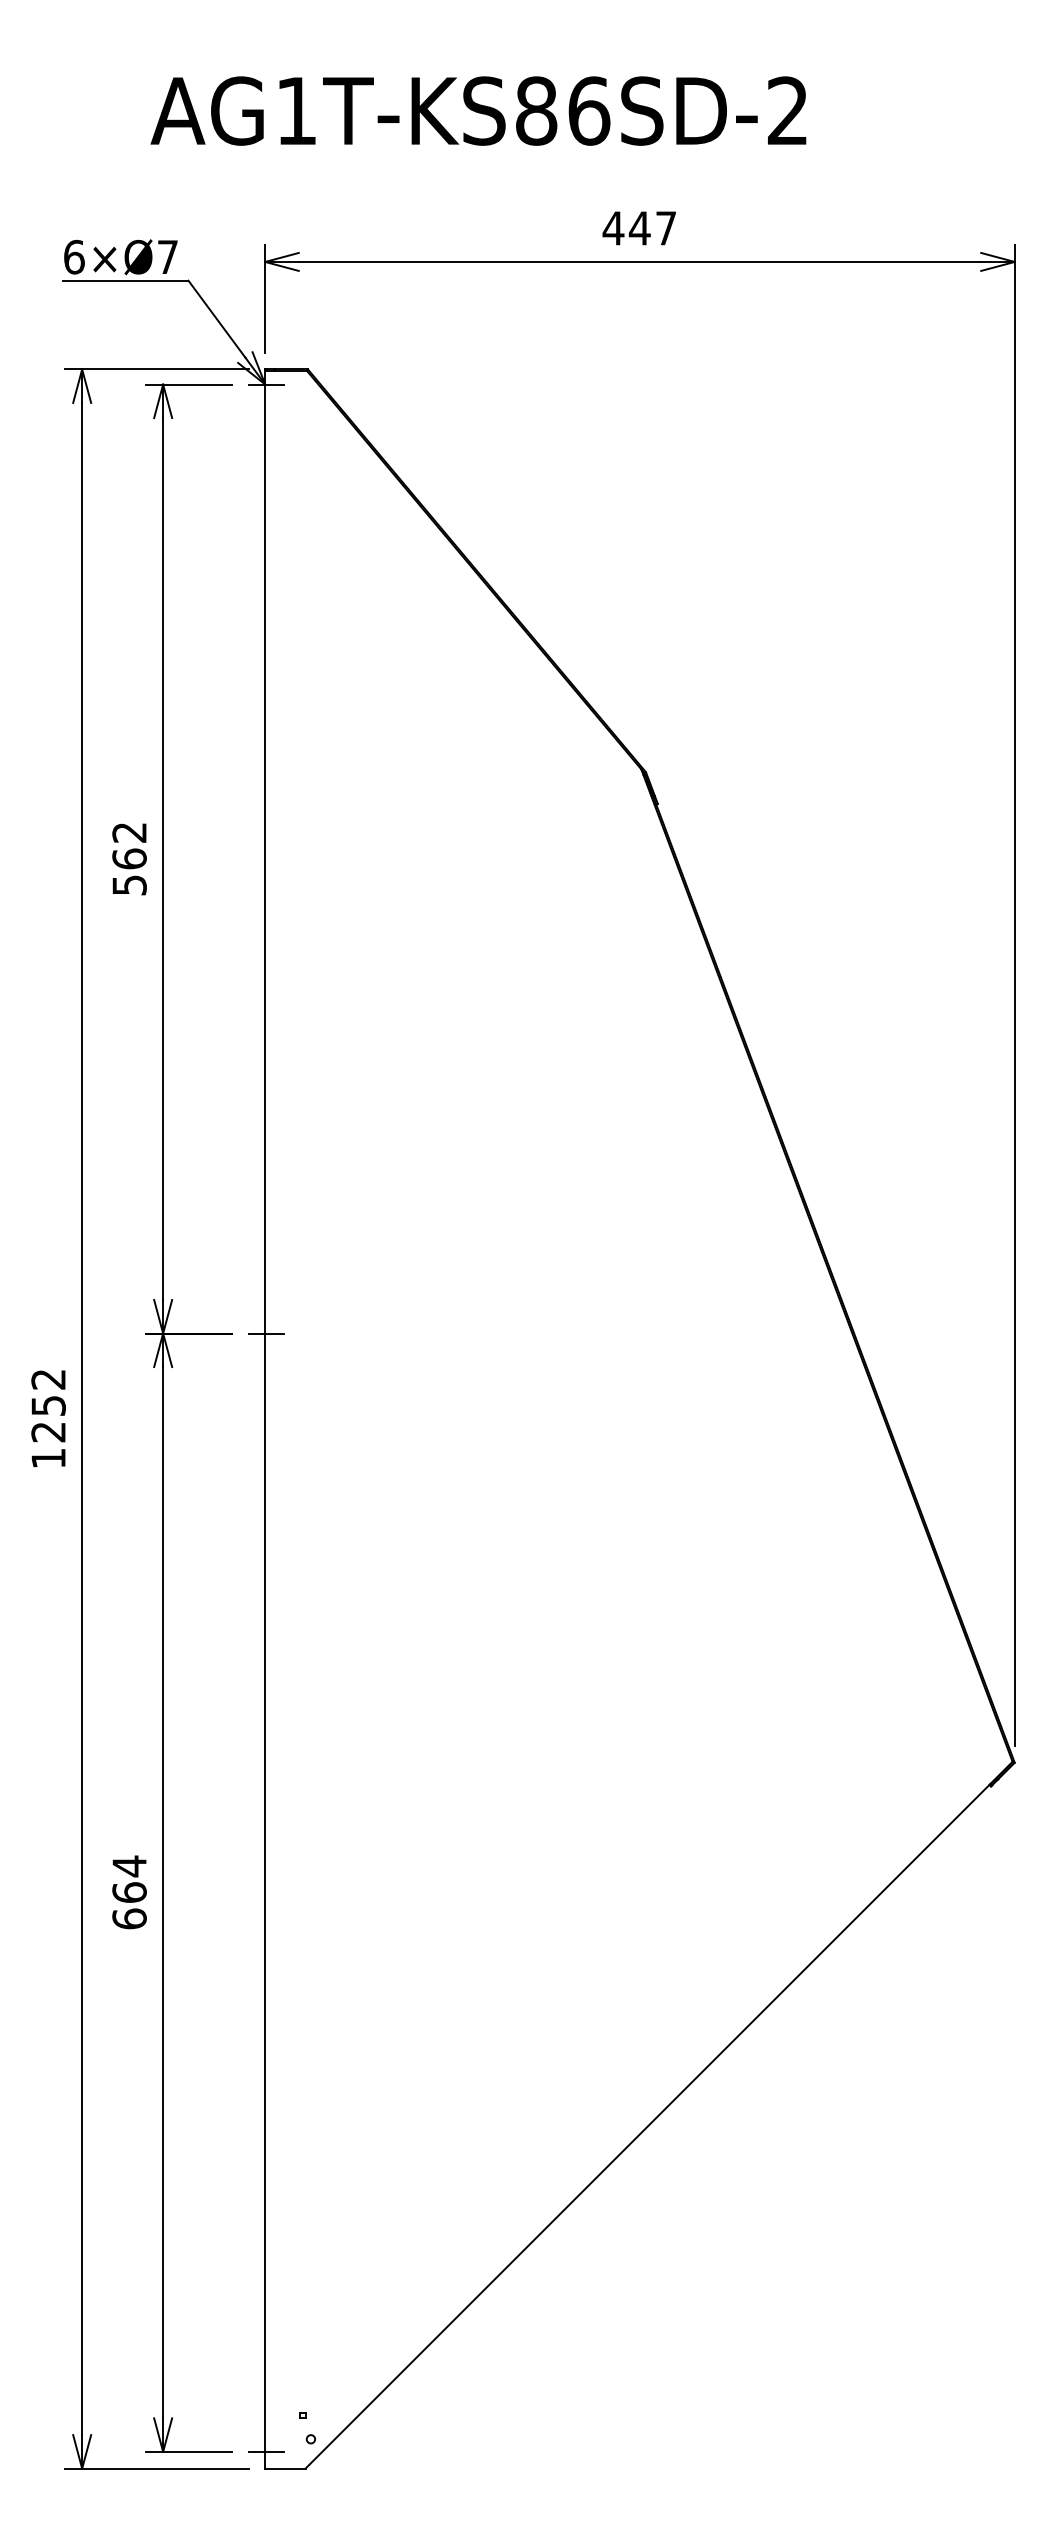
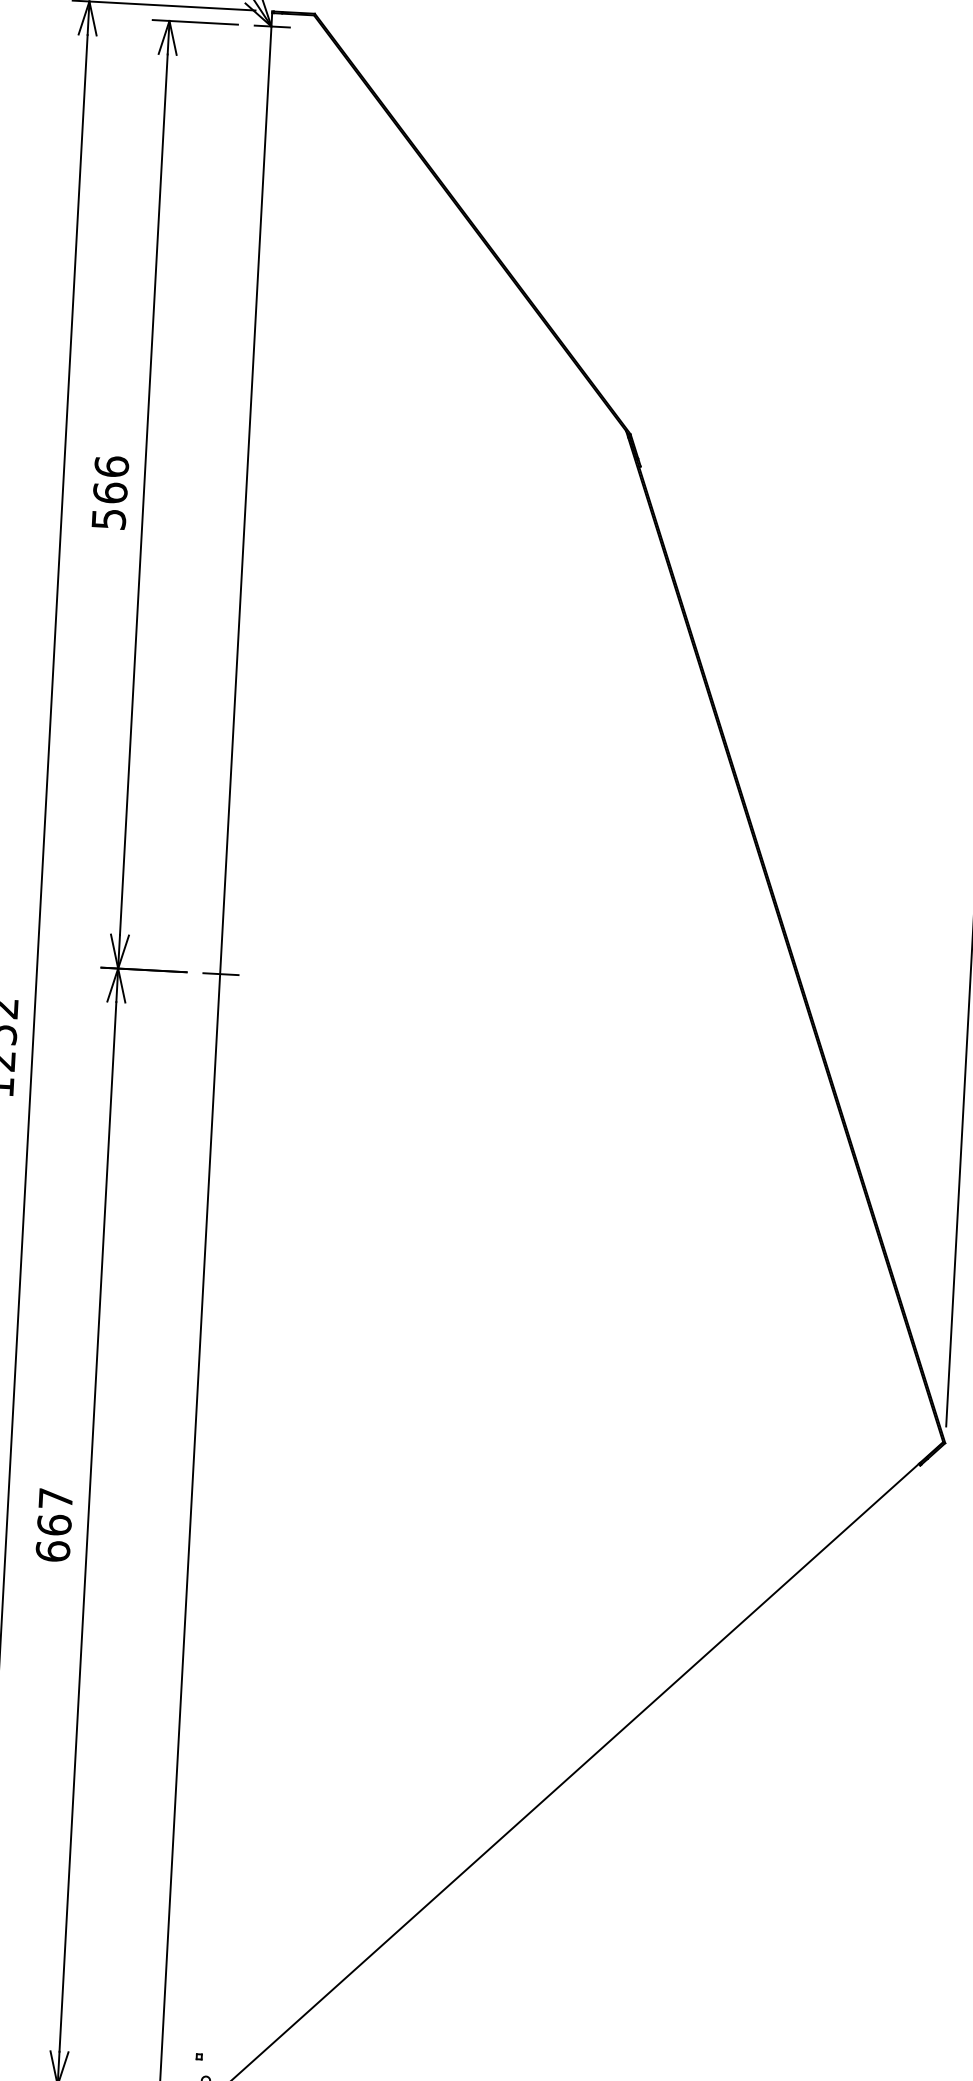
text: (129, 832) -> (111, 466), 562 -> 566
text: (129, 1866) -> (55, 1498), 664 -> 667

